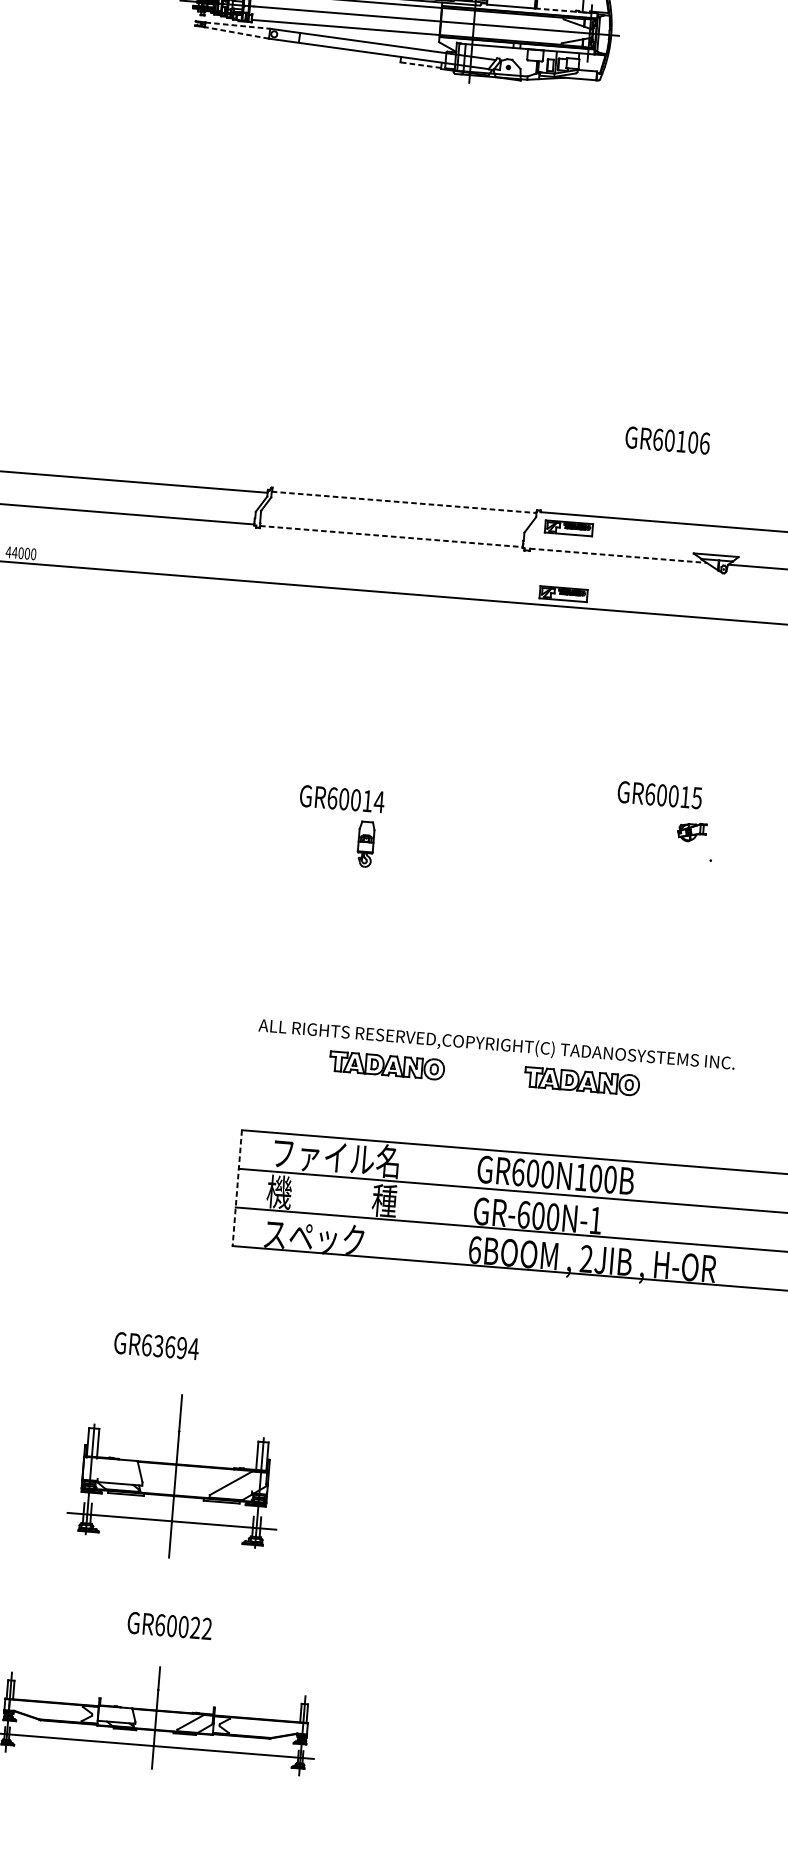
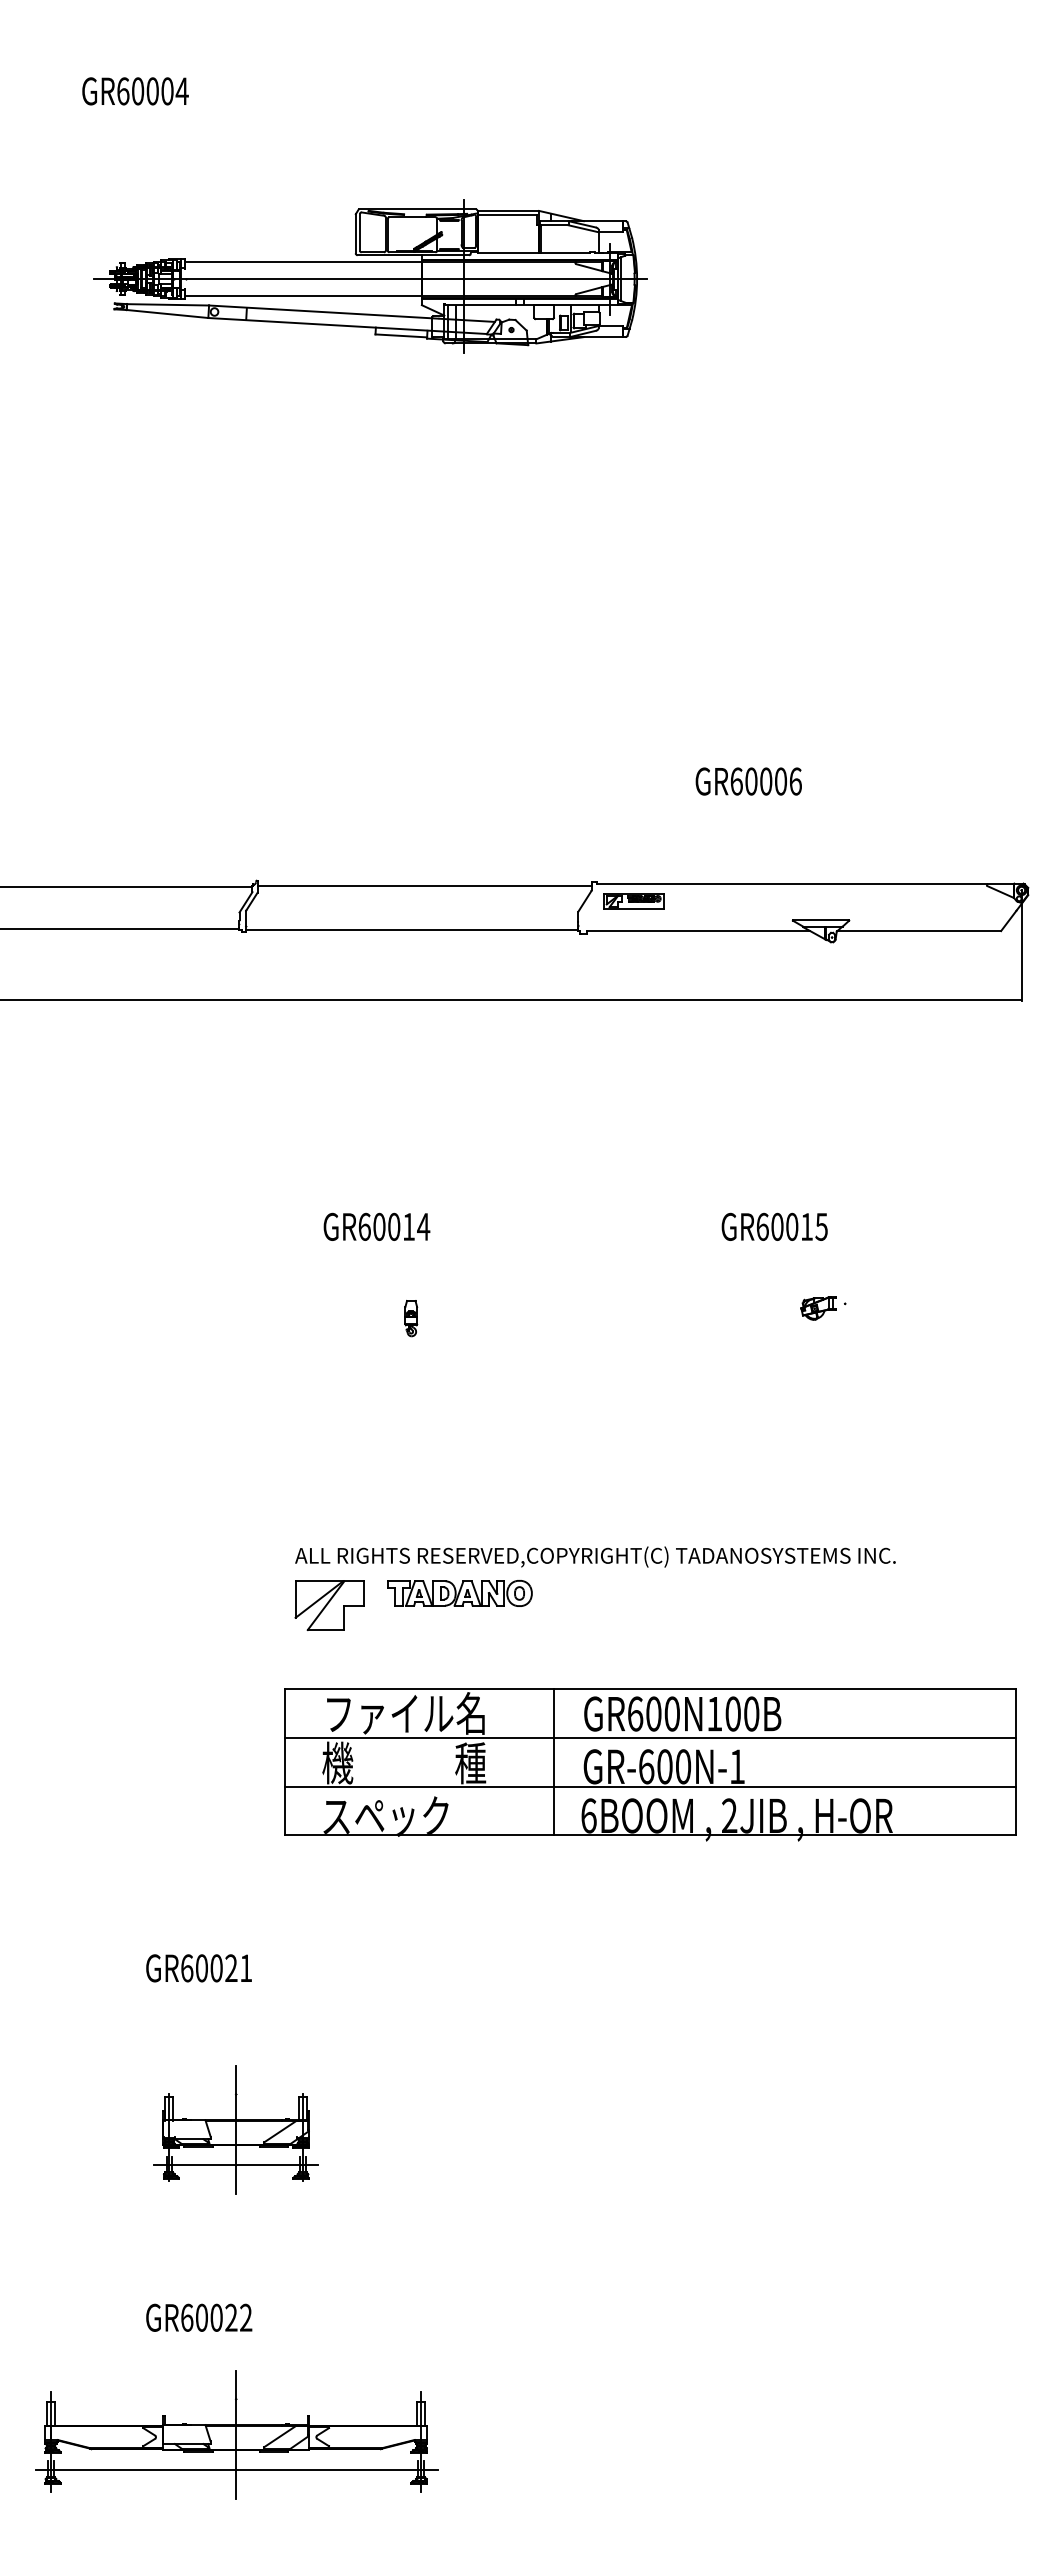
line: (555, 10) -> (564, 253), dashed -> solid
line: (238, 25) -> (168, 304), dashed -> solid
line: (236, 33) -> (167, 314), dashed -> solid
line: (420, 64) -> (401, 335), dashed -> solid
text: (681, 441) -> (766, 781), GR60106 -> GR60006
line: (404, 502) -> (425, 885), dashed -> solid
line: (391, 536) -> (412, 929), dashed -> solid
line: (618, 556) -> (698, 931), dashed -> solid
part: (563, 594) -> (633, 984), removed
text: (341, 798) -> (376, 1226), moved
part: (691, 832) -> (818, 1308), moved
part: (366, 844) -> (411, 1318), size x0.62
part: (282, 1066) -> (329, 1605), added
part: (581, 1081) -> (705, 1593), removed
line: (237, 1188) -> (284, 1762), dashed -> solid
line: (450, 1205) -> (553, 1762), added
text: (175, 1347) -> (223, 1968), GR63694 -> GR60021
part: (174, 1476) -> (235, 2129), size x0.62
text: (170, 1625) -> (199, 2317), moved

